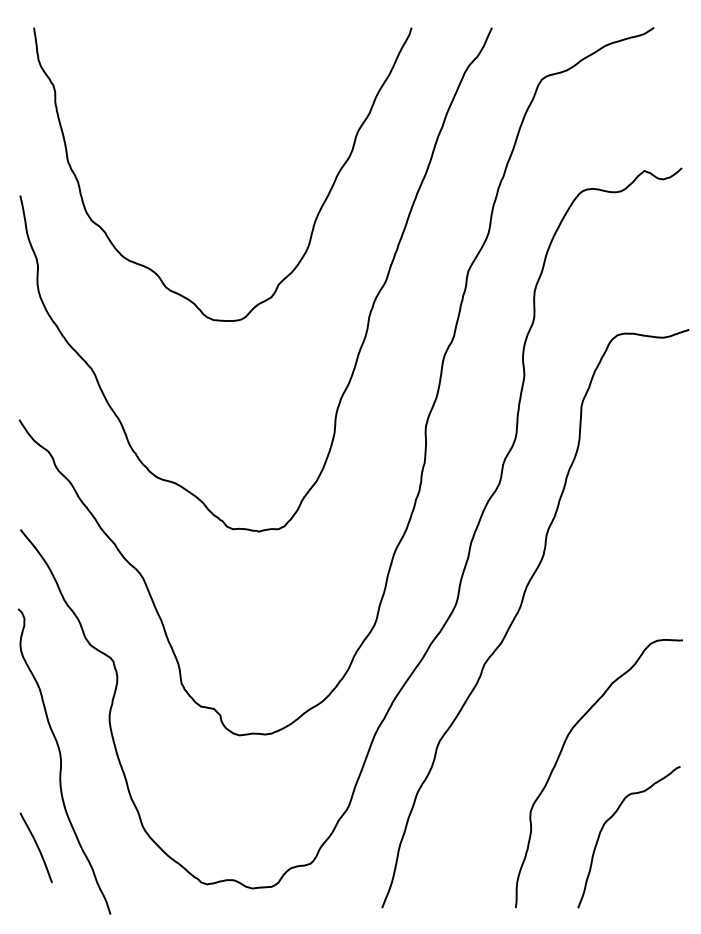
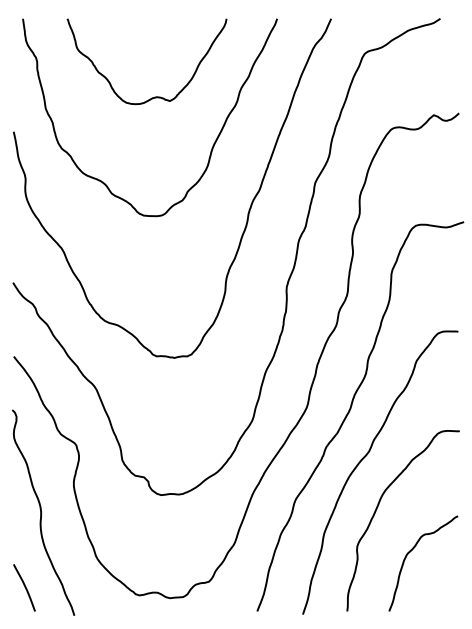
curve: (229, 143) -> (154, 96), added
curve: (542, 679) -> (365, 457), added
curve: (36, 847) -> (24, 587), moved

